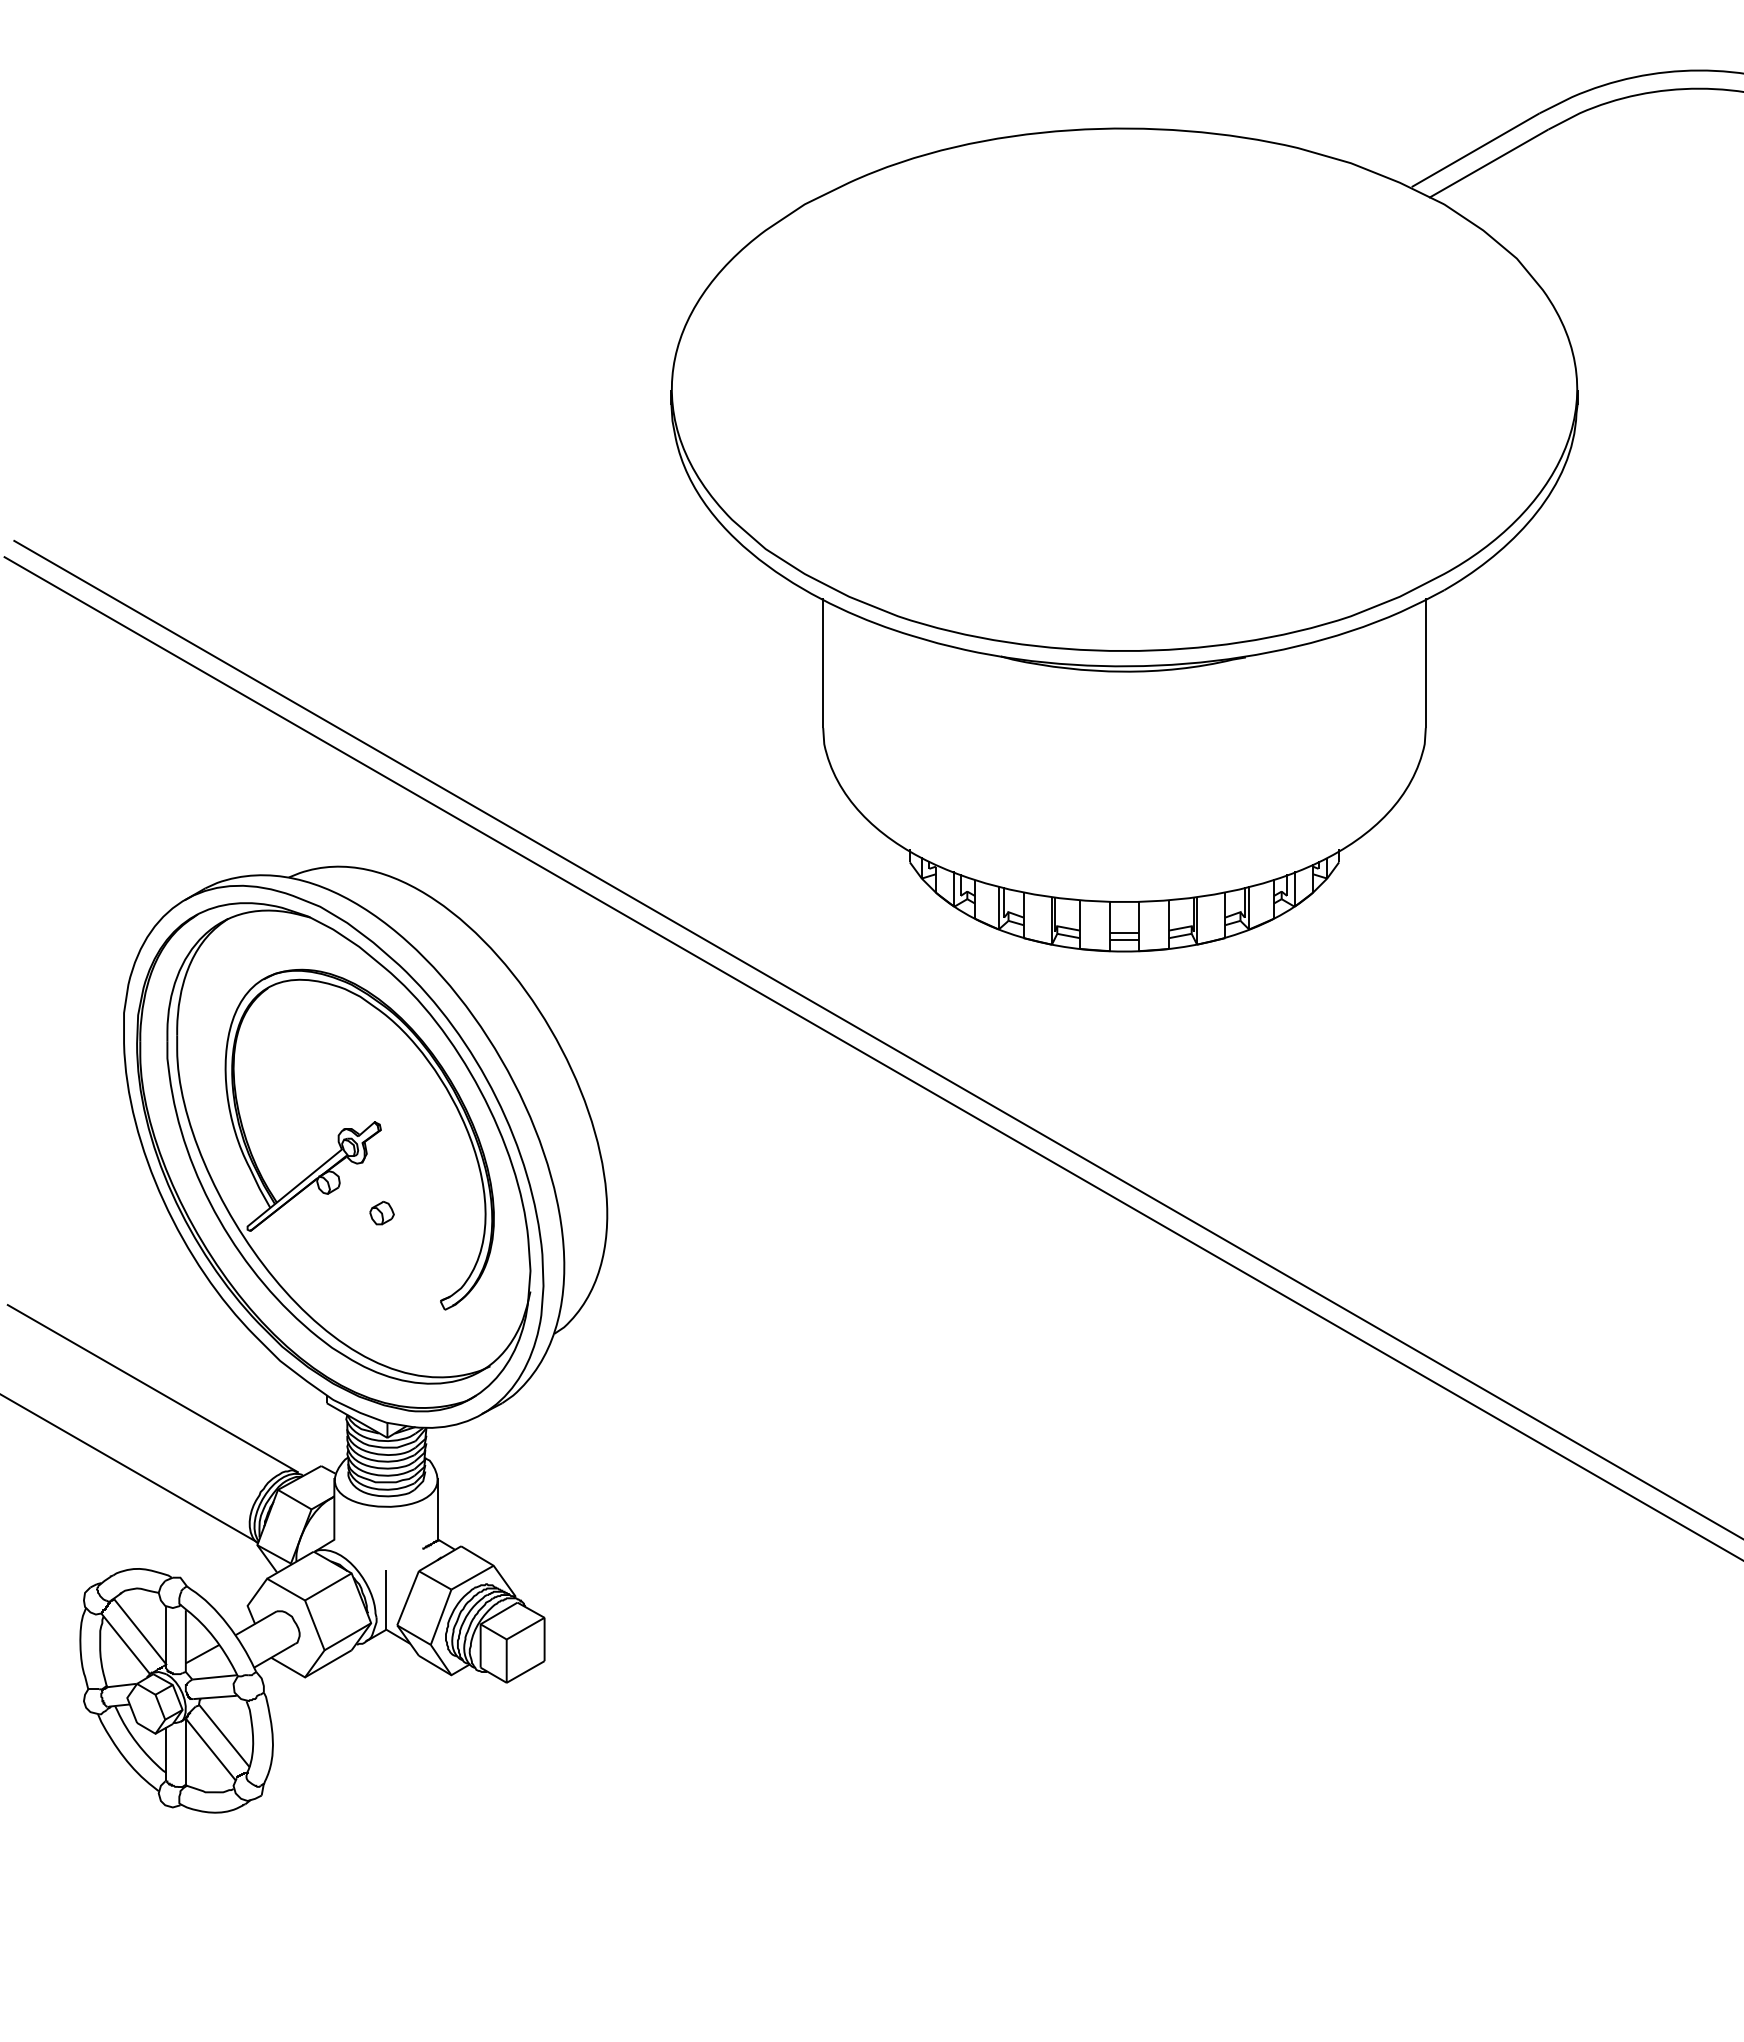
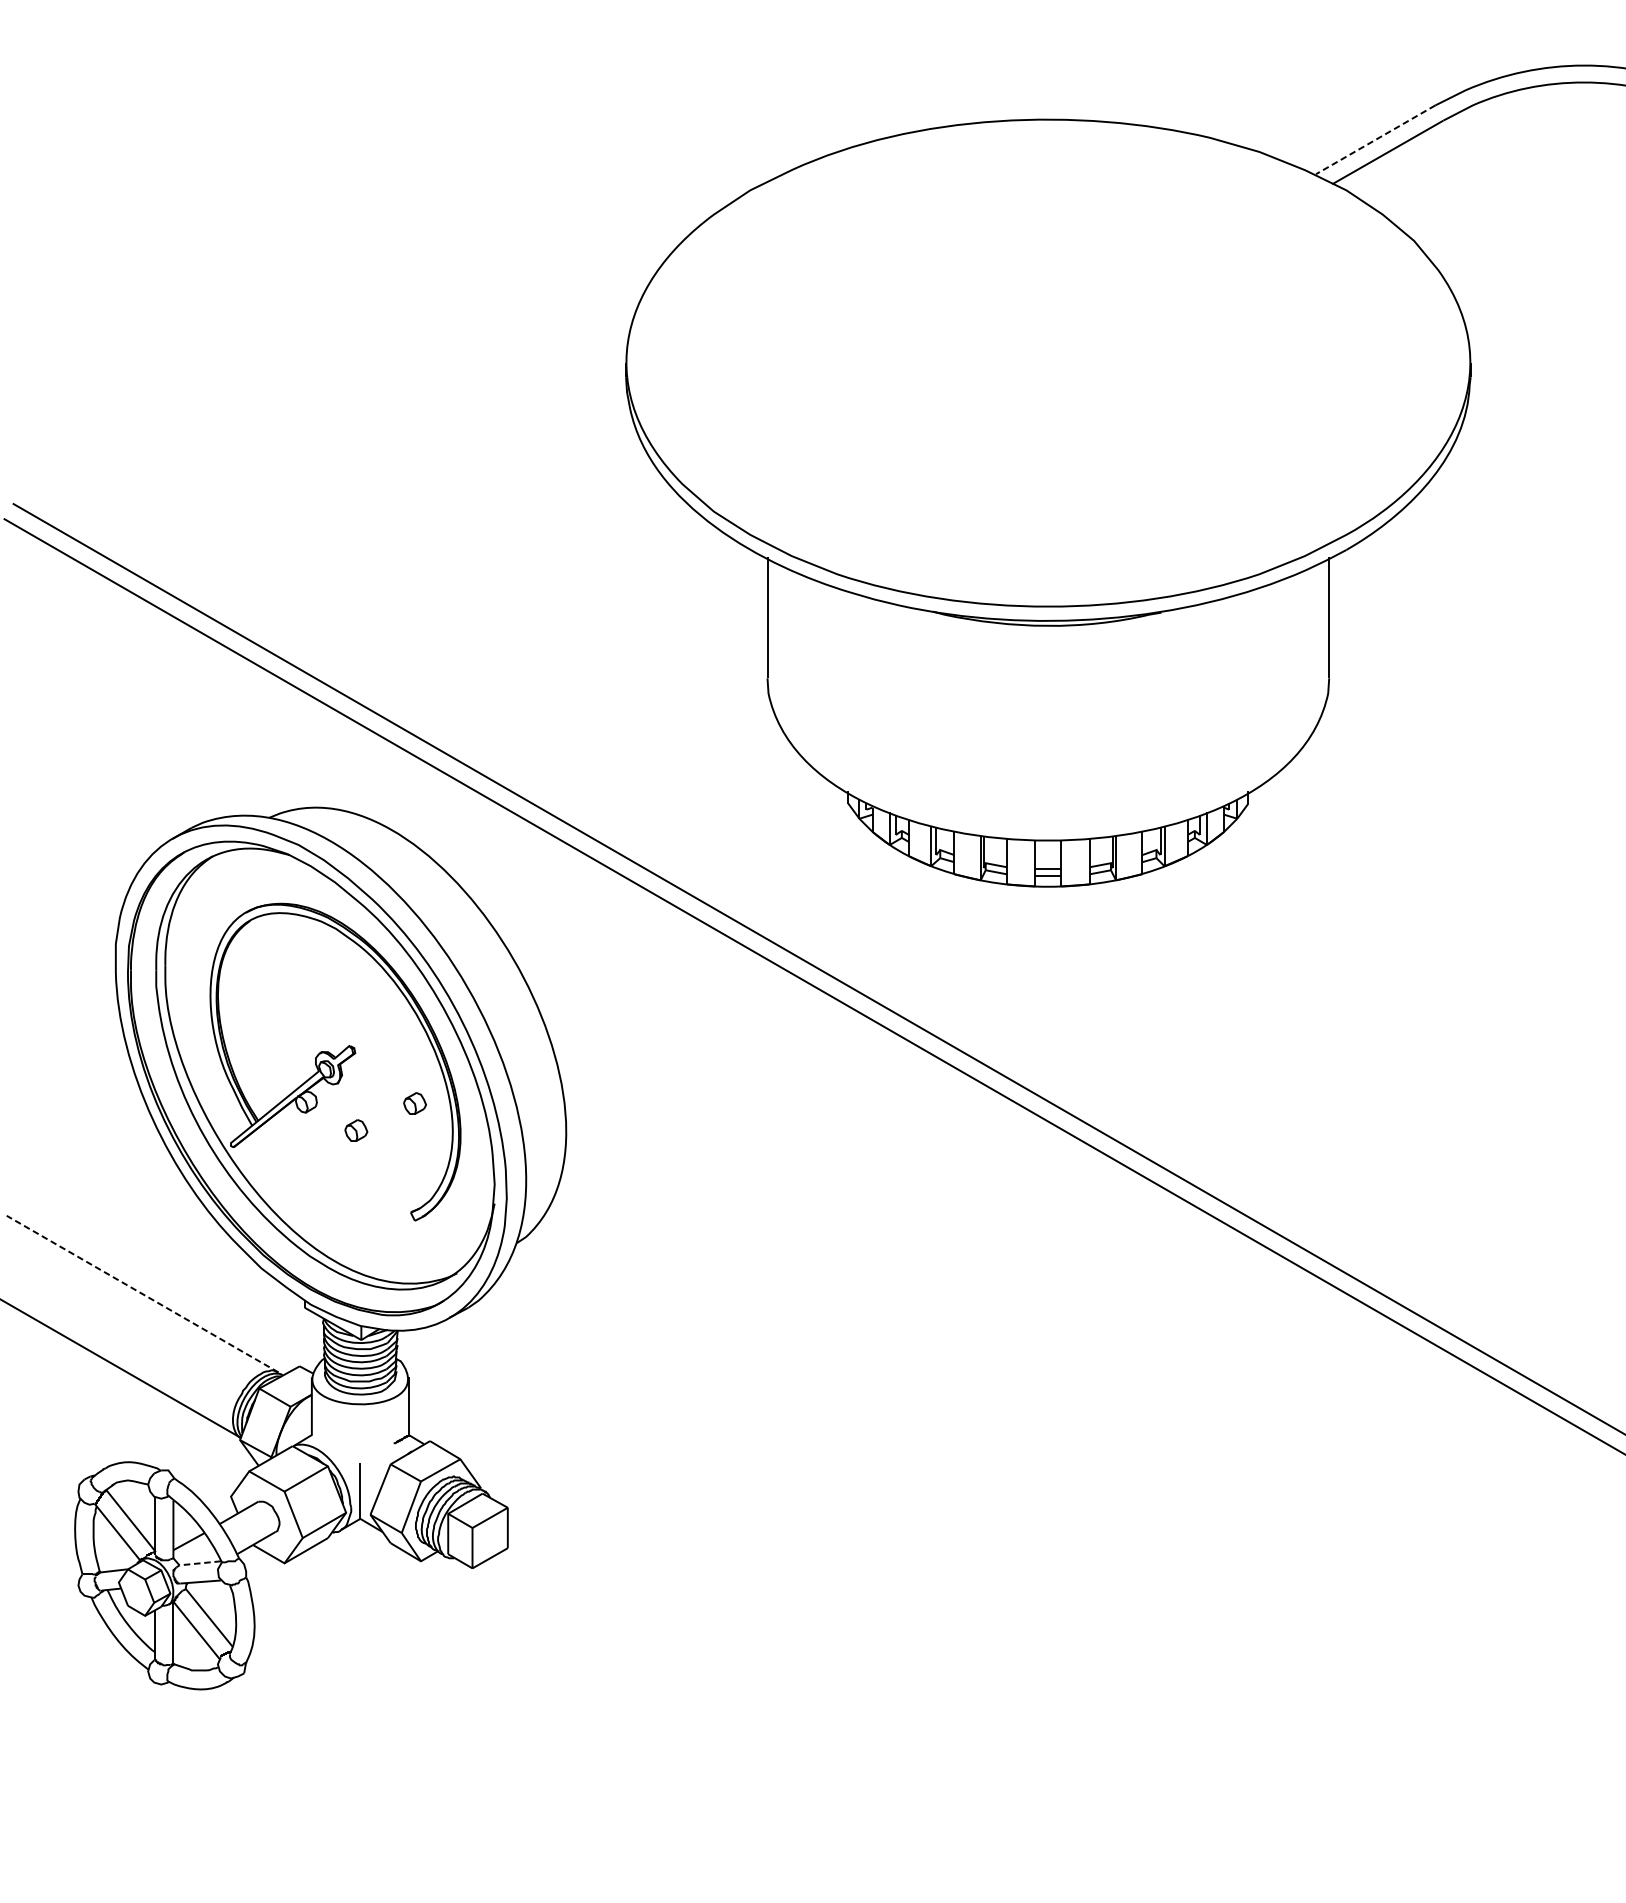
line: (1475, 150) -> (1375, 140), solid -> dashed
part: (444, 1183) -> (414, 1102), added
line: (152, 1388) -> (142, 1294), solid -> dashed
line: (214, 1677) -> (200, 1563), solid -> dashed

